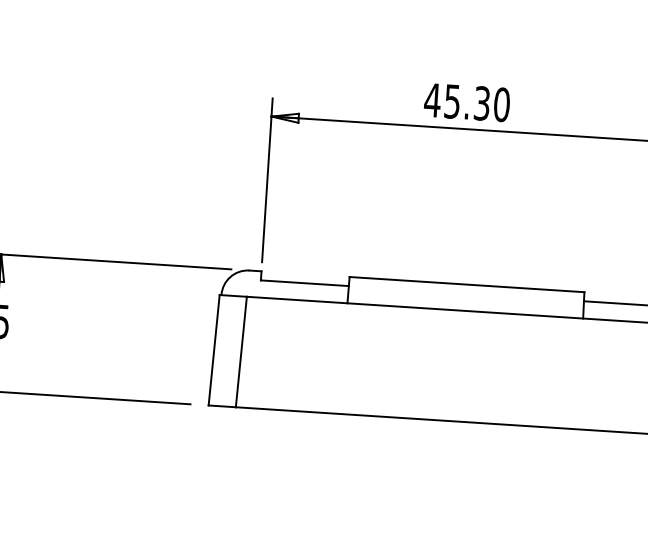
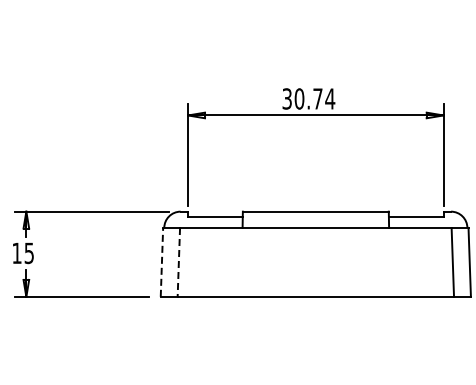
text: (466, 101) -> (308, 98), 45.30 -> 30.74
line: (213, 348) -> (161, 261), solid -> dashed
line: (240, 352) -> (178, 262), solid -> dashed

